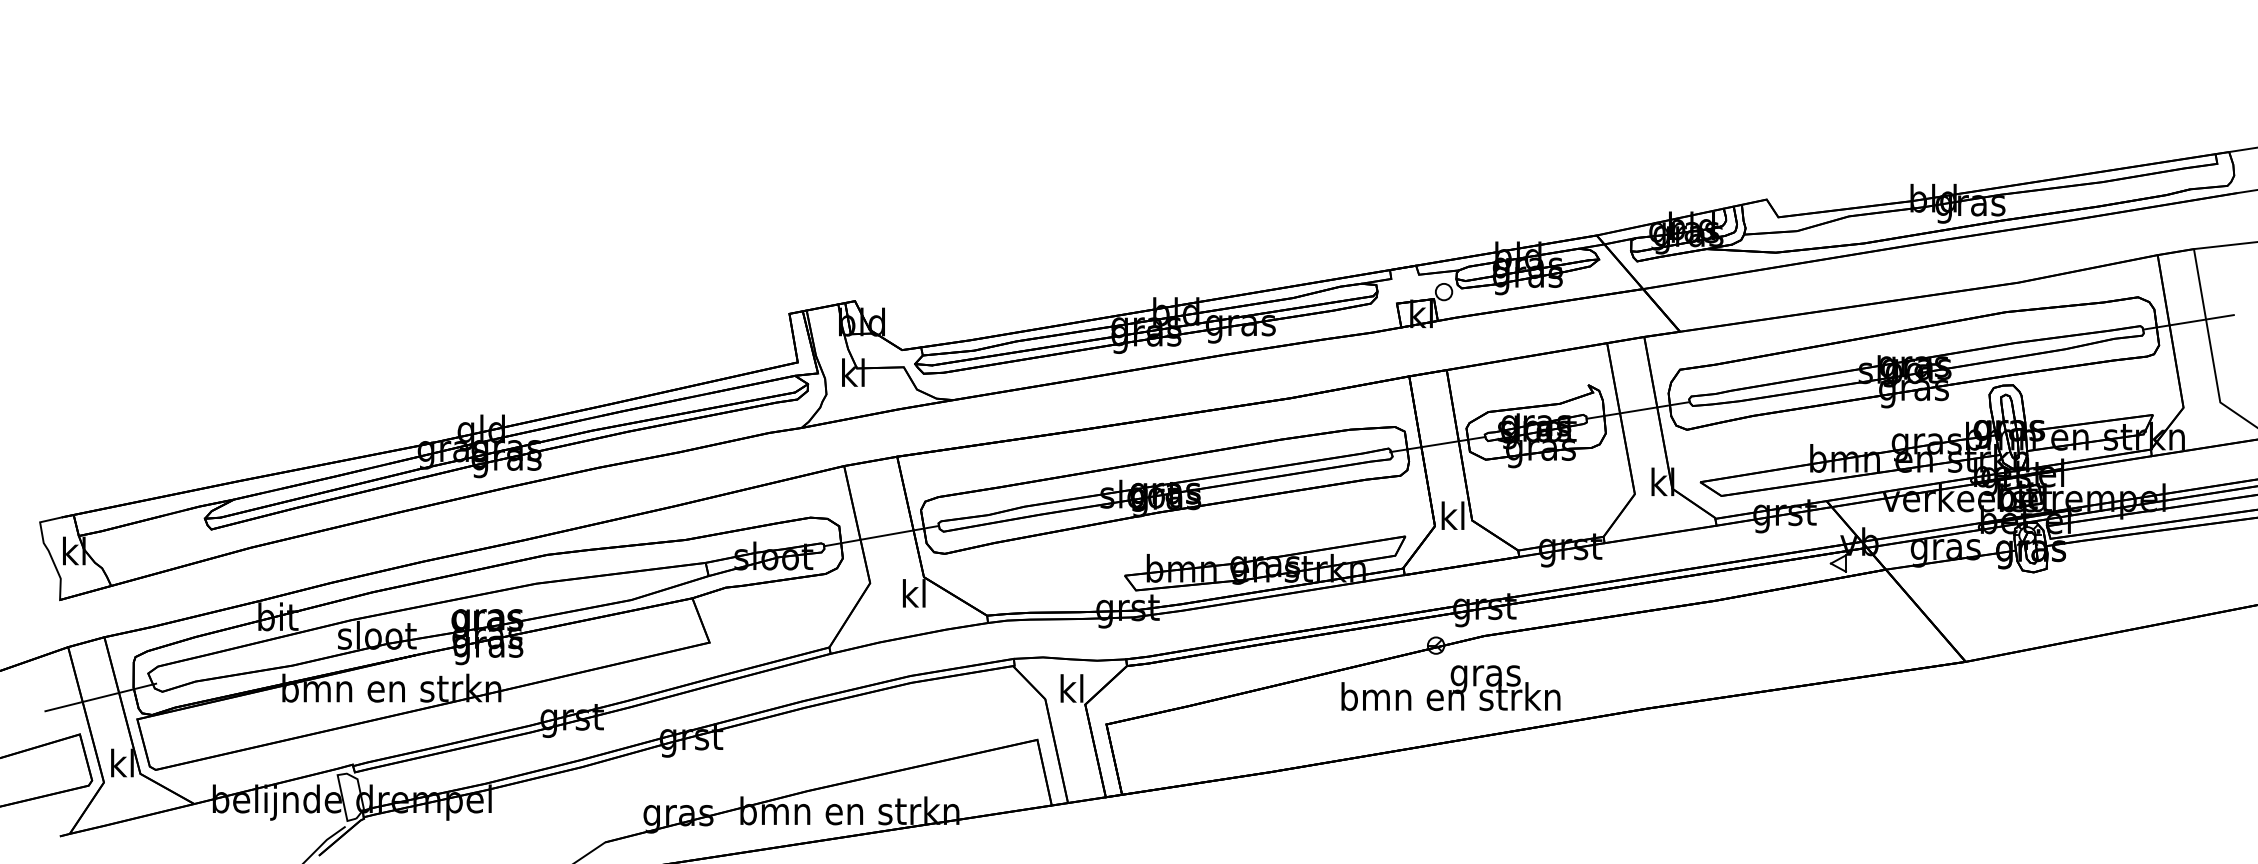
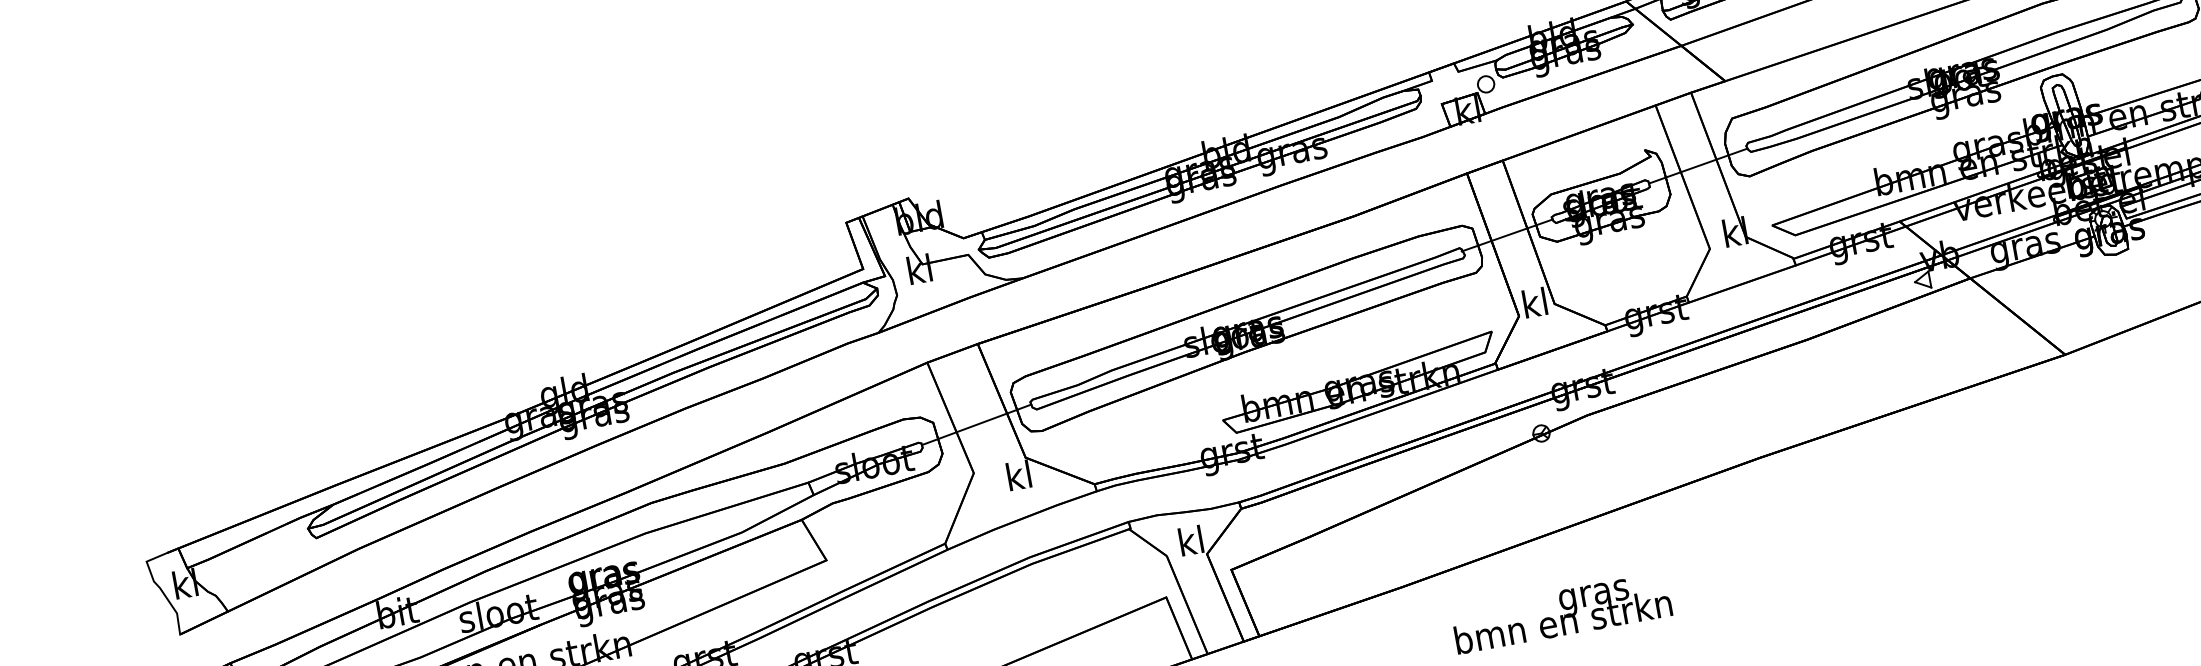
text: (1450, 688) -> (1561, 613), moved

